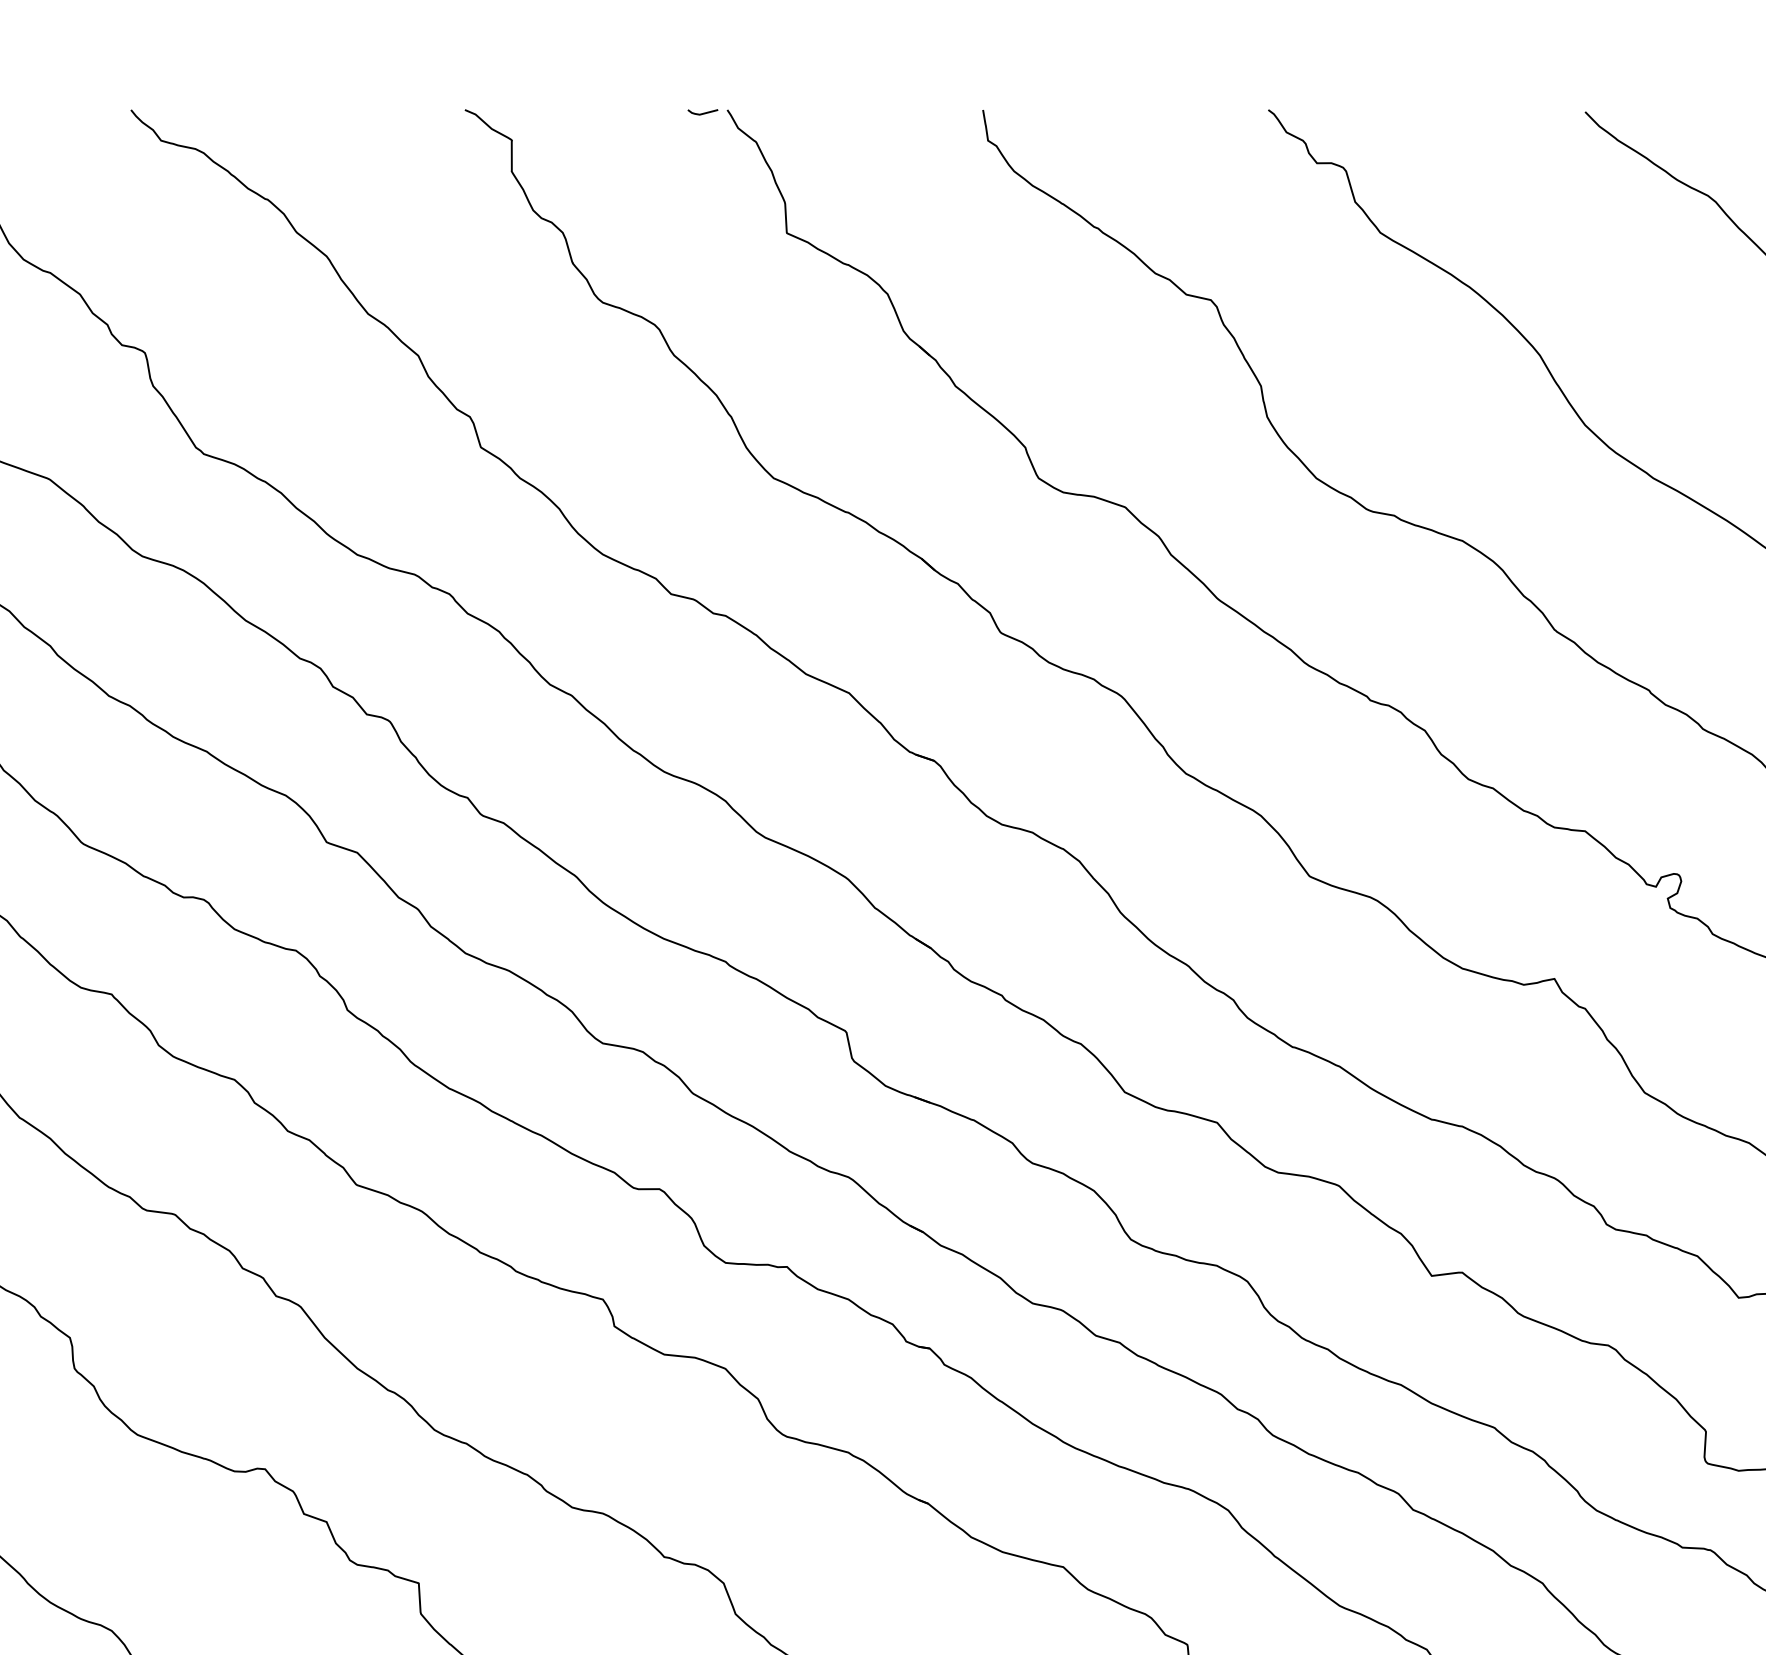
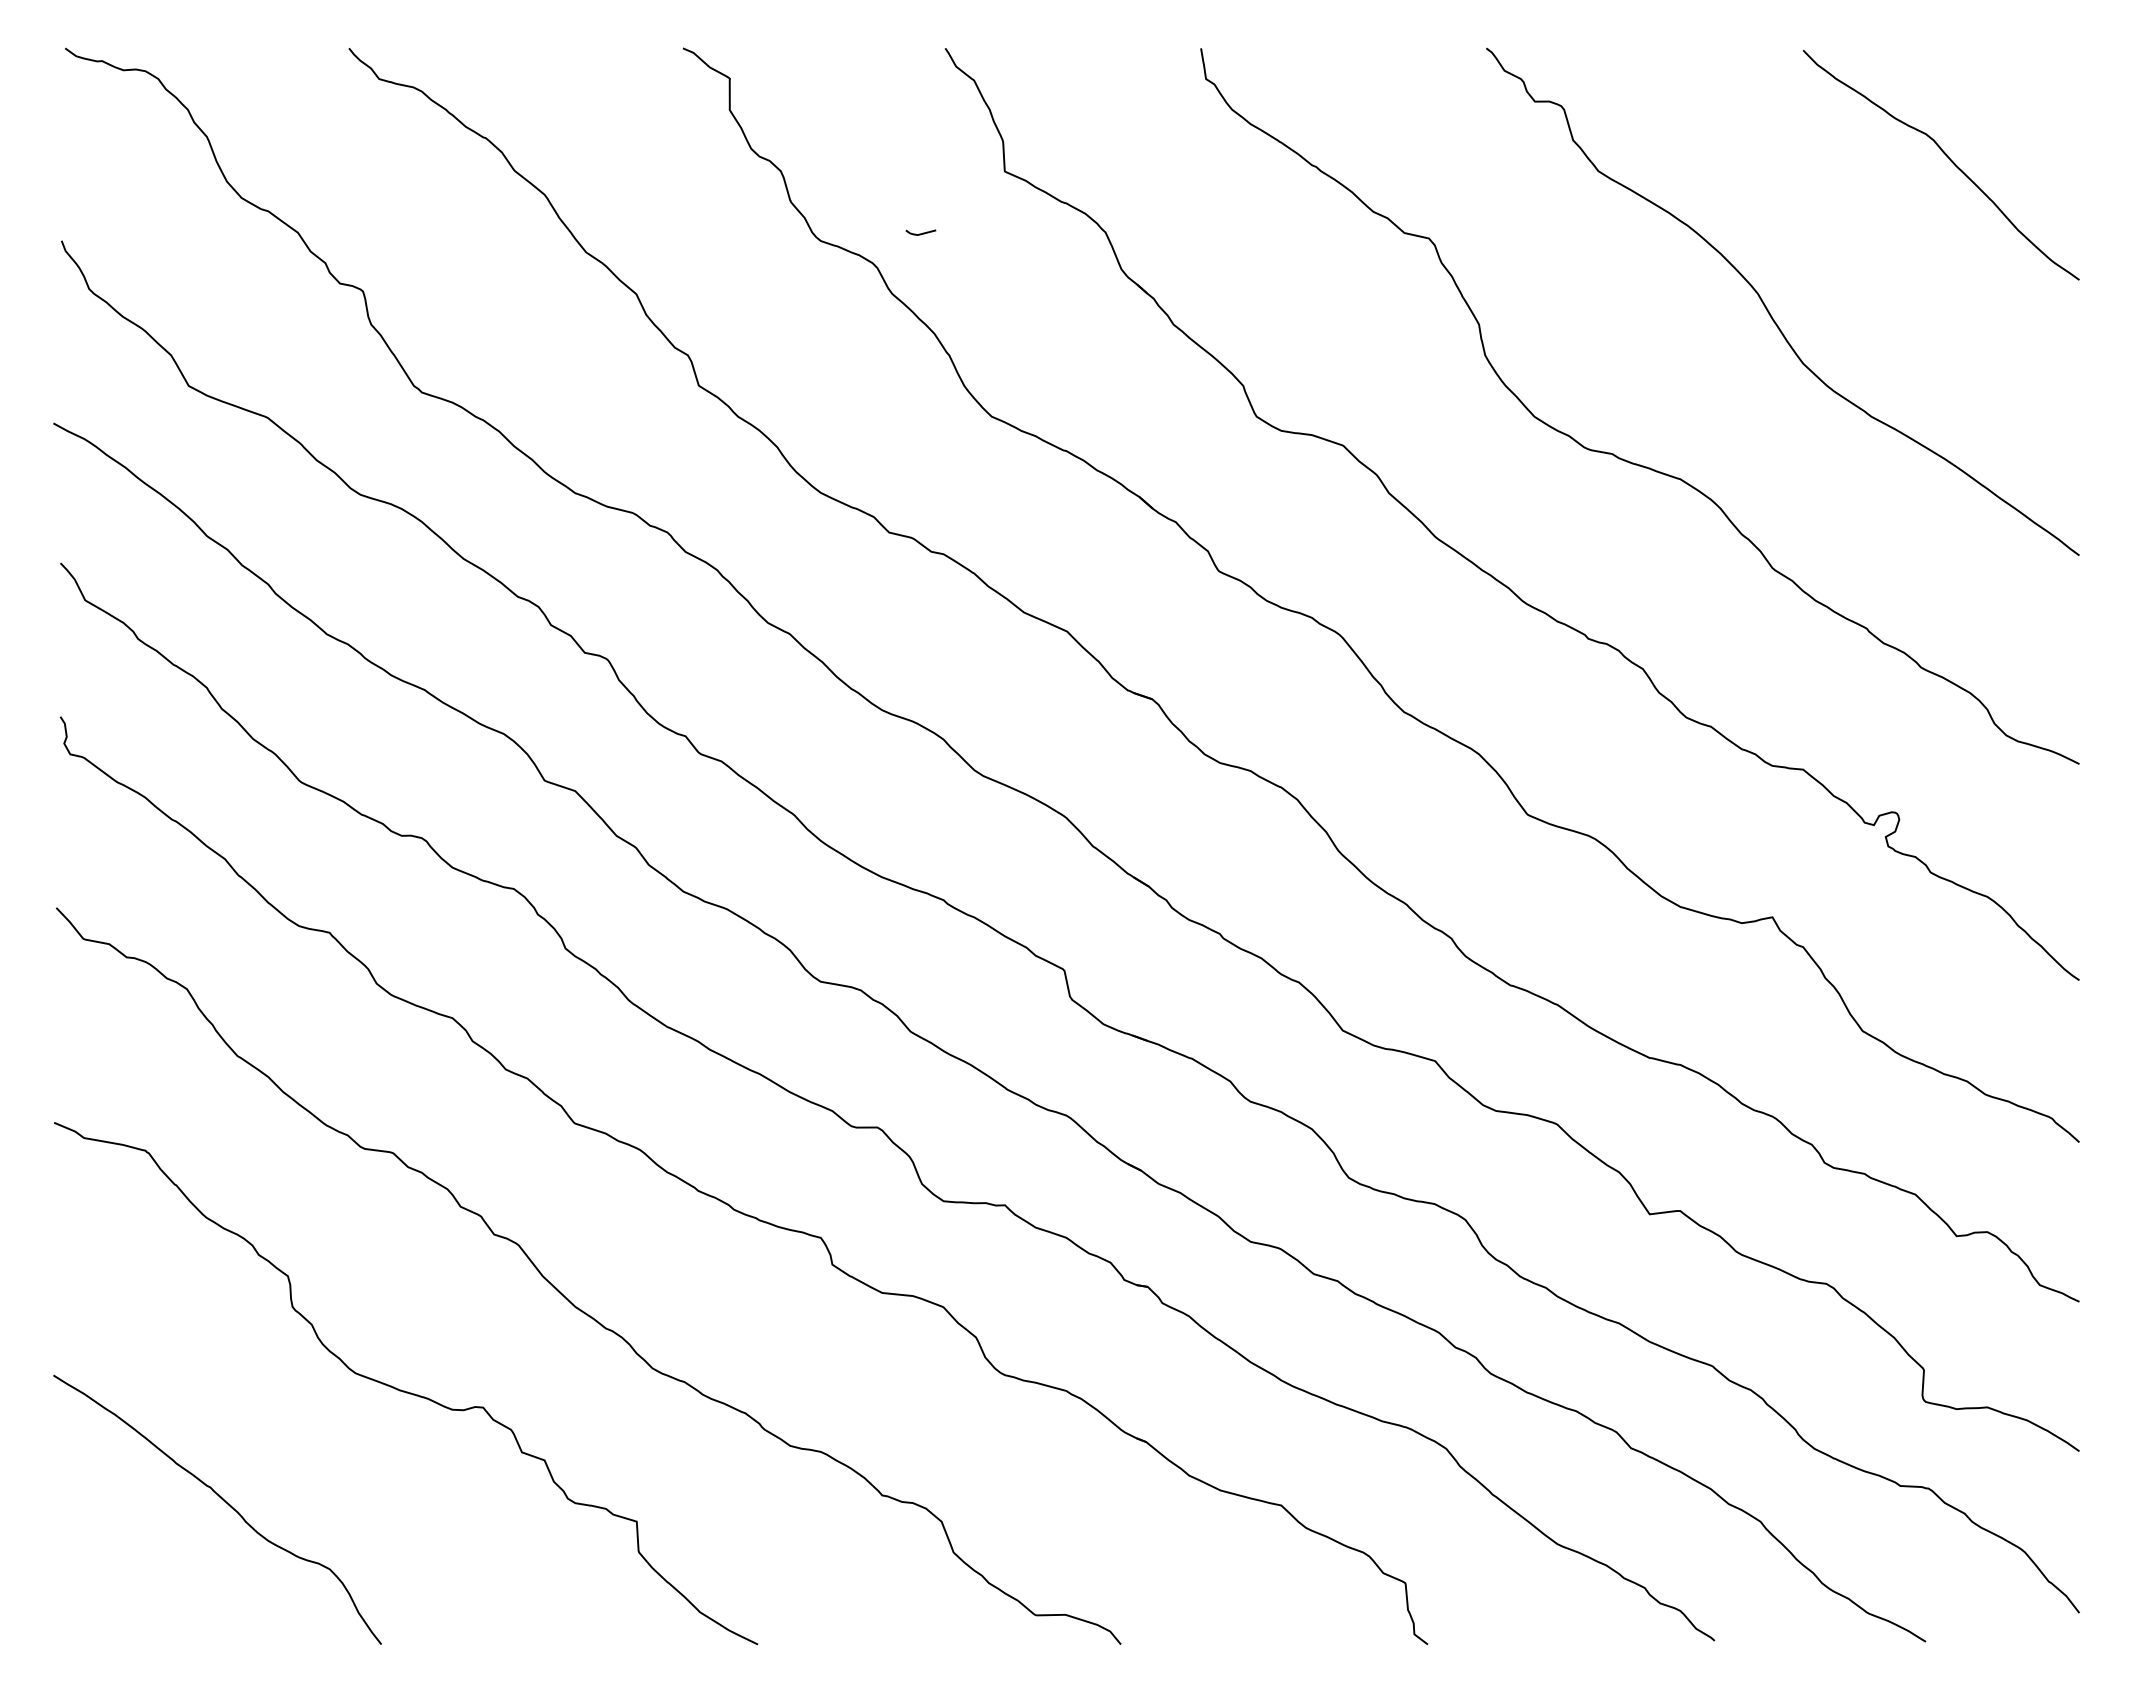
line: (702, 113) -> (920, 233), moved

